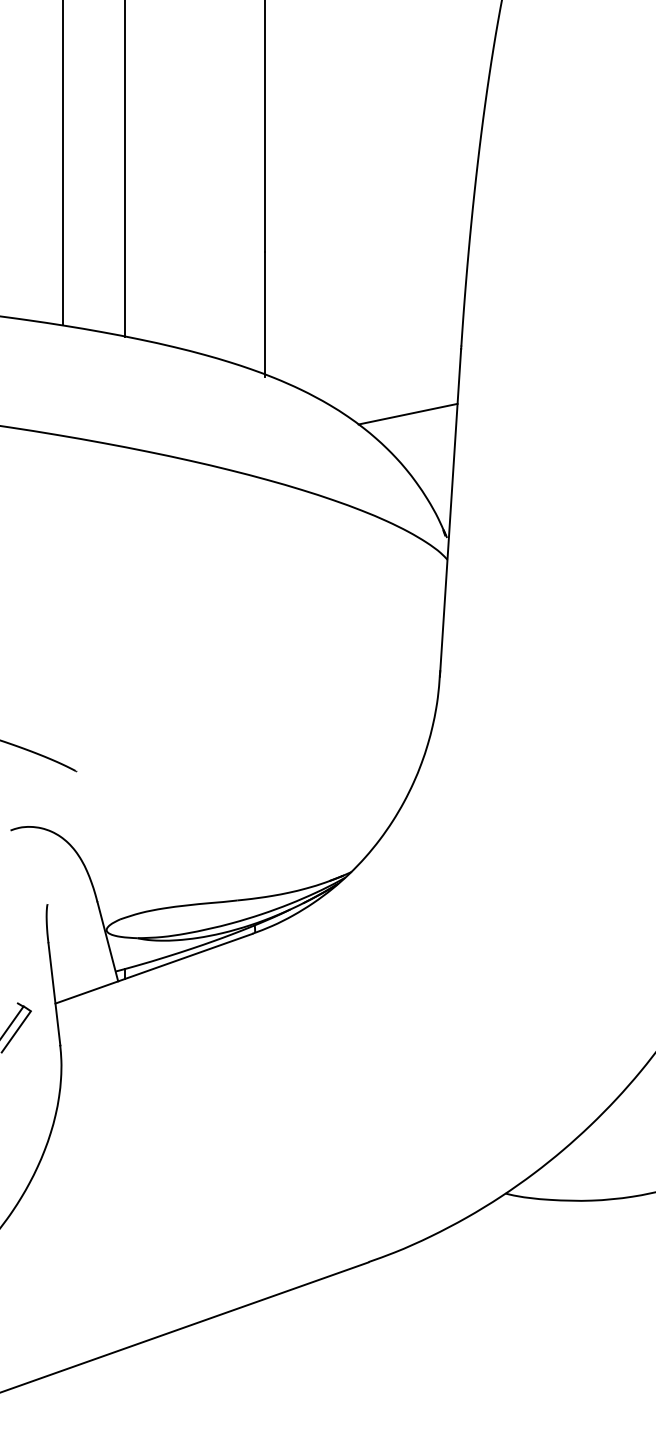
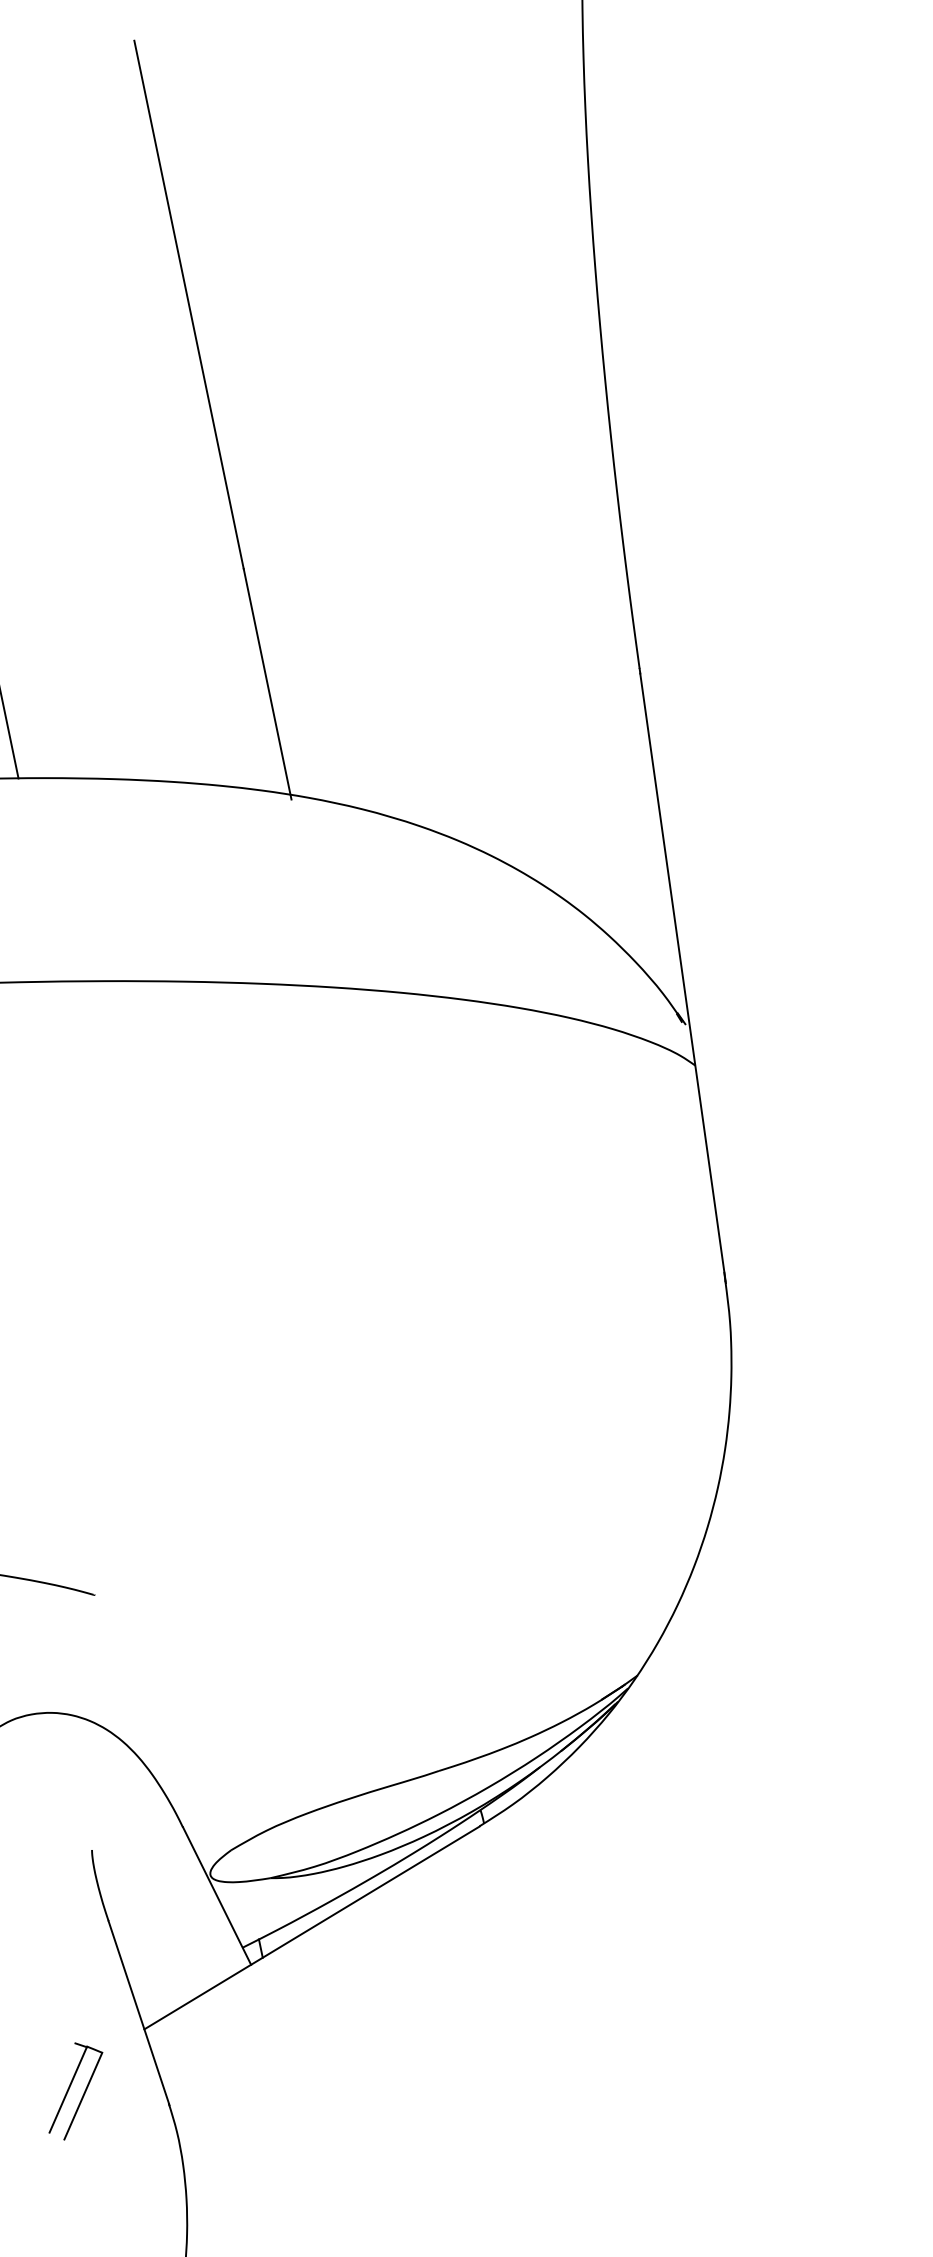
line: (407, 413) -> (566, 812), removed

